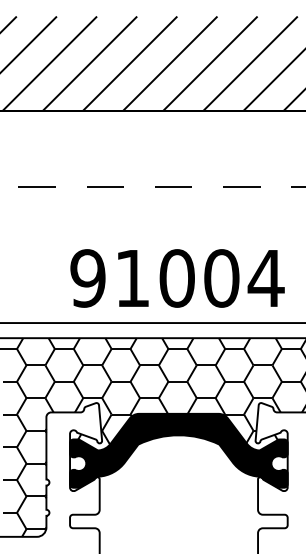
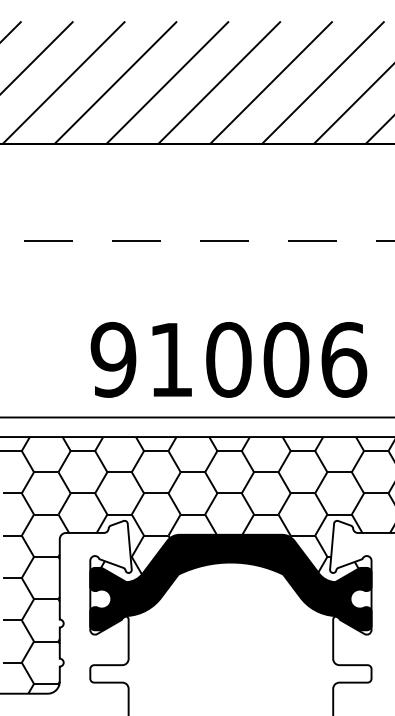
text: (266, 278) -> (343, 359), 91004 -> 91006

